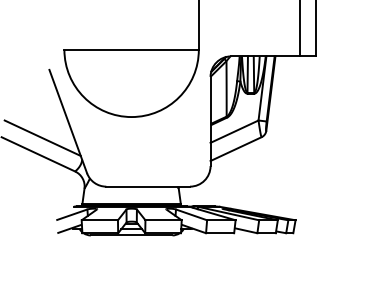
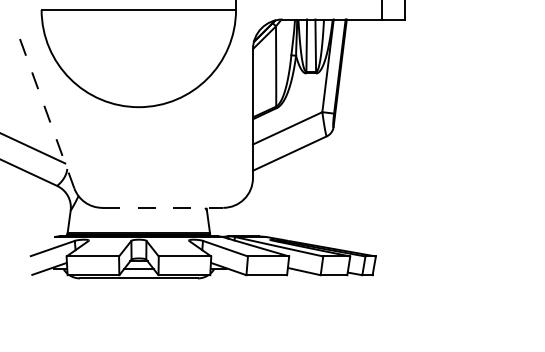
line: (68, 121) -> (47, 113), solid -> dashed
line: (148, 186) -> (163, 207), solid -> dashed

